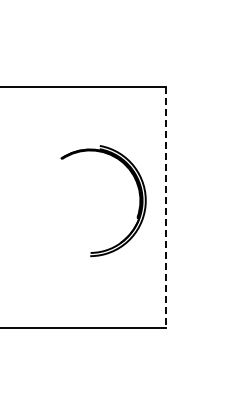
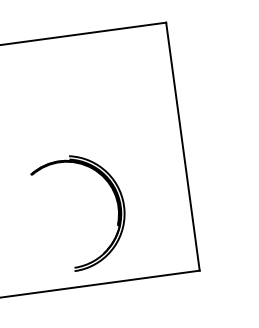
part: (138, 193) -> (115, 199), moved
line: (165, 207) -> (182, 146), dashed -> solid

